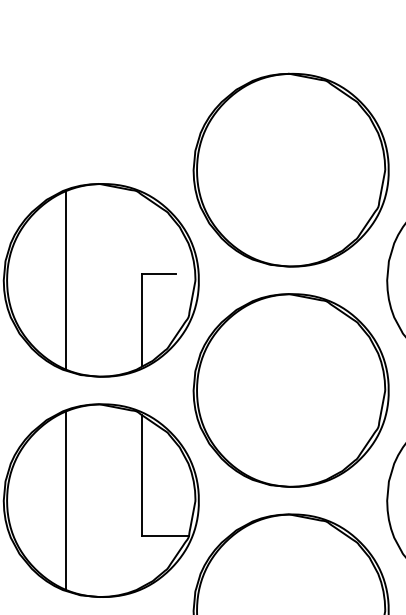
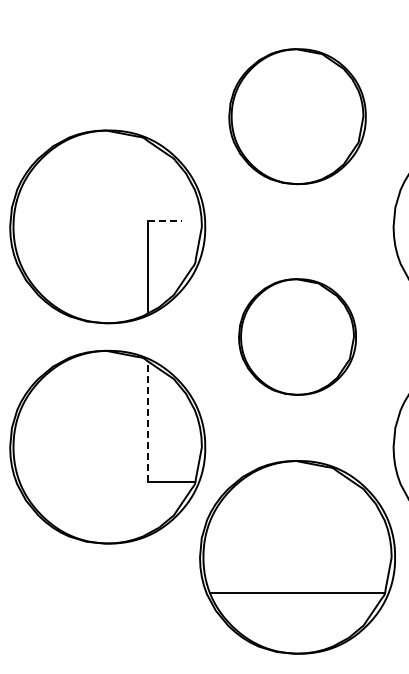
part: (291, 169) -> (297, 116), size x0.7
line: (159, 273) -> (165, 220), solid -> dashed
line: (66, 279) -> (72, 226), removed
part: (291, 389) -> (297, 336), size x0.6
line: (142, 474) -> (148, 421), solid -> dashed
line: (66, 499) -> (72, 446), removed

